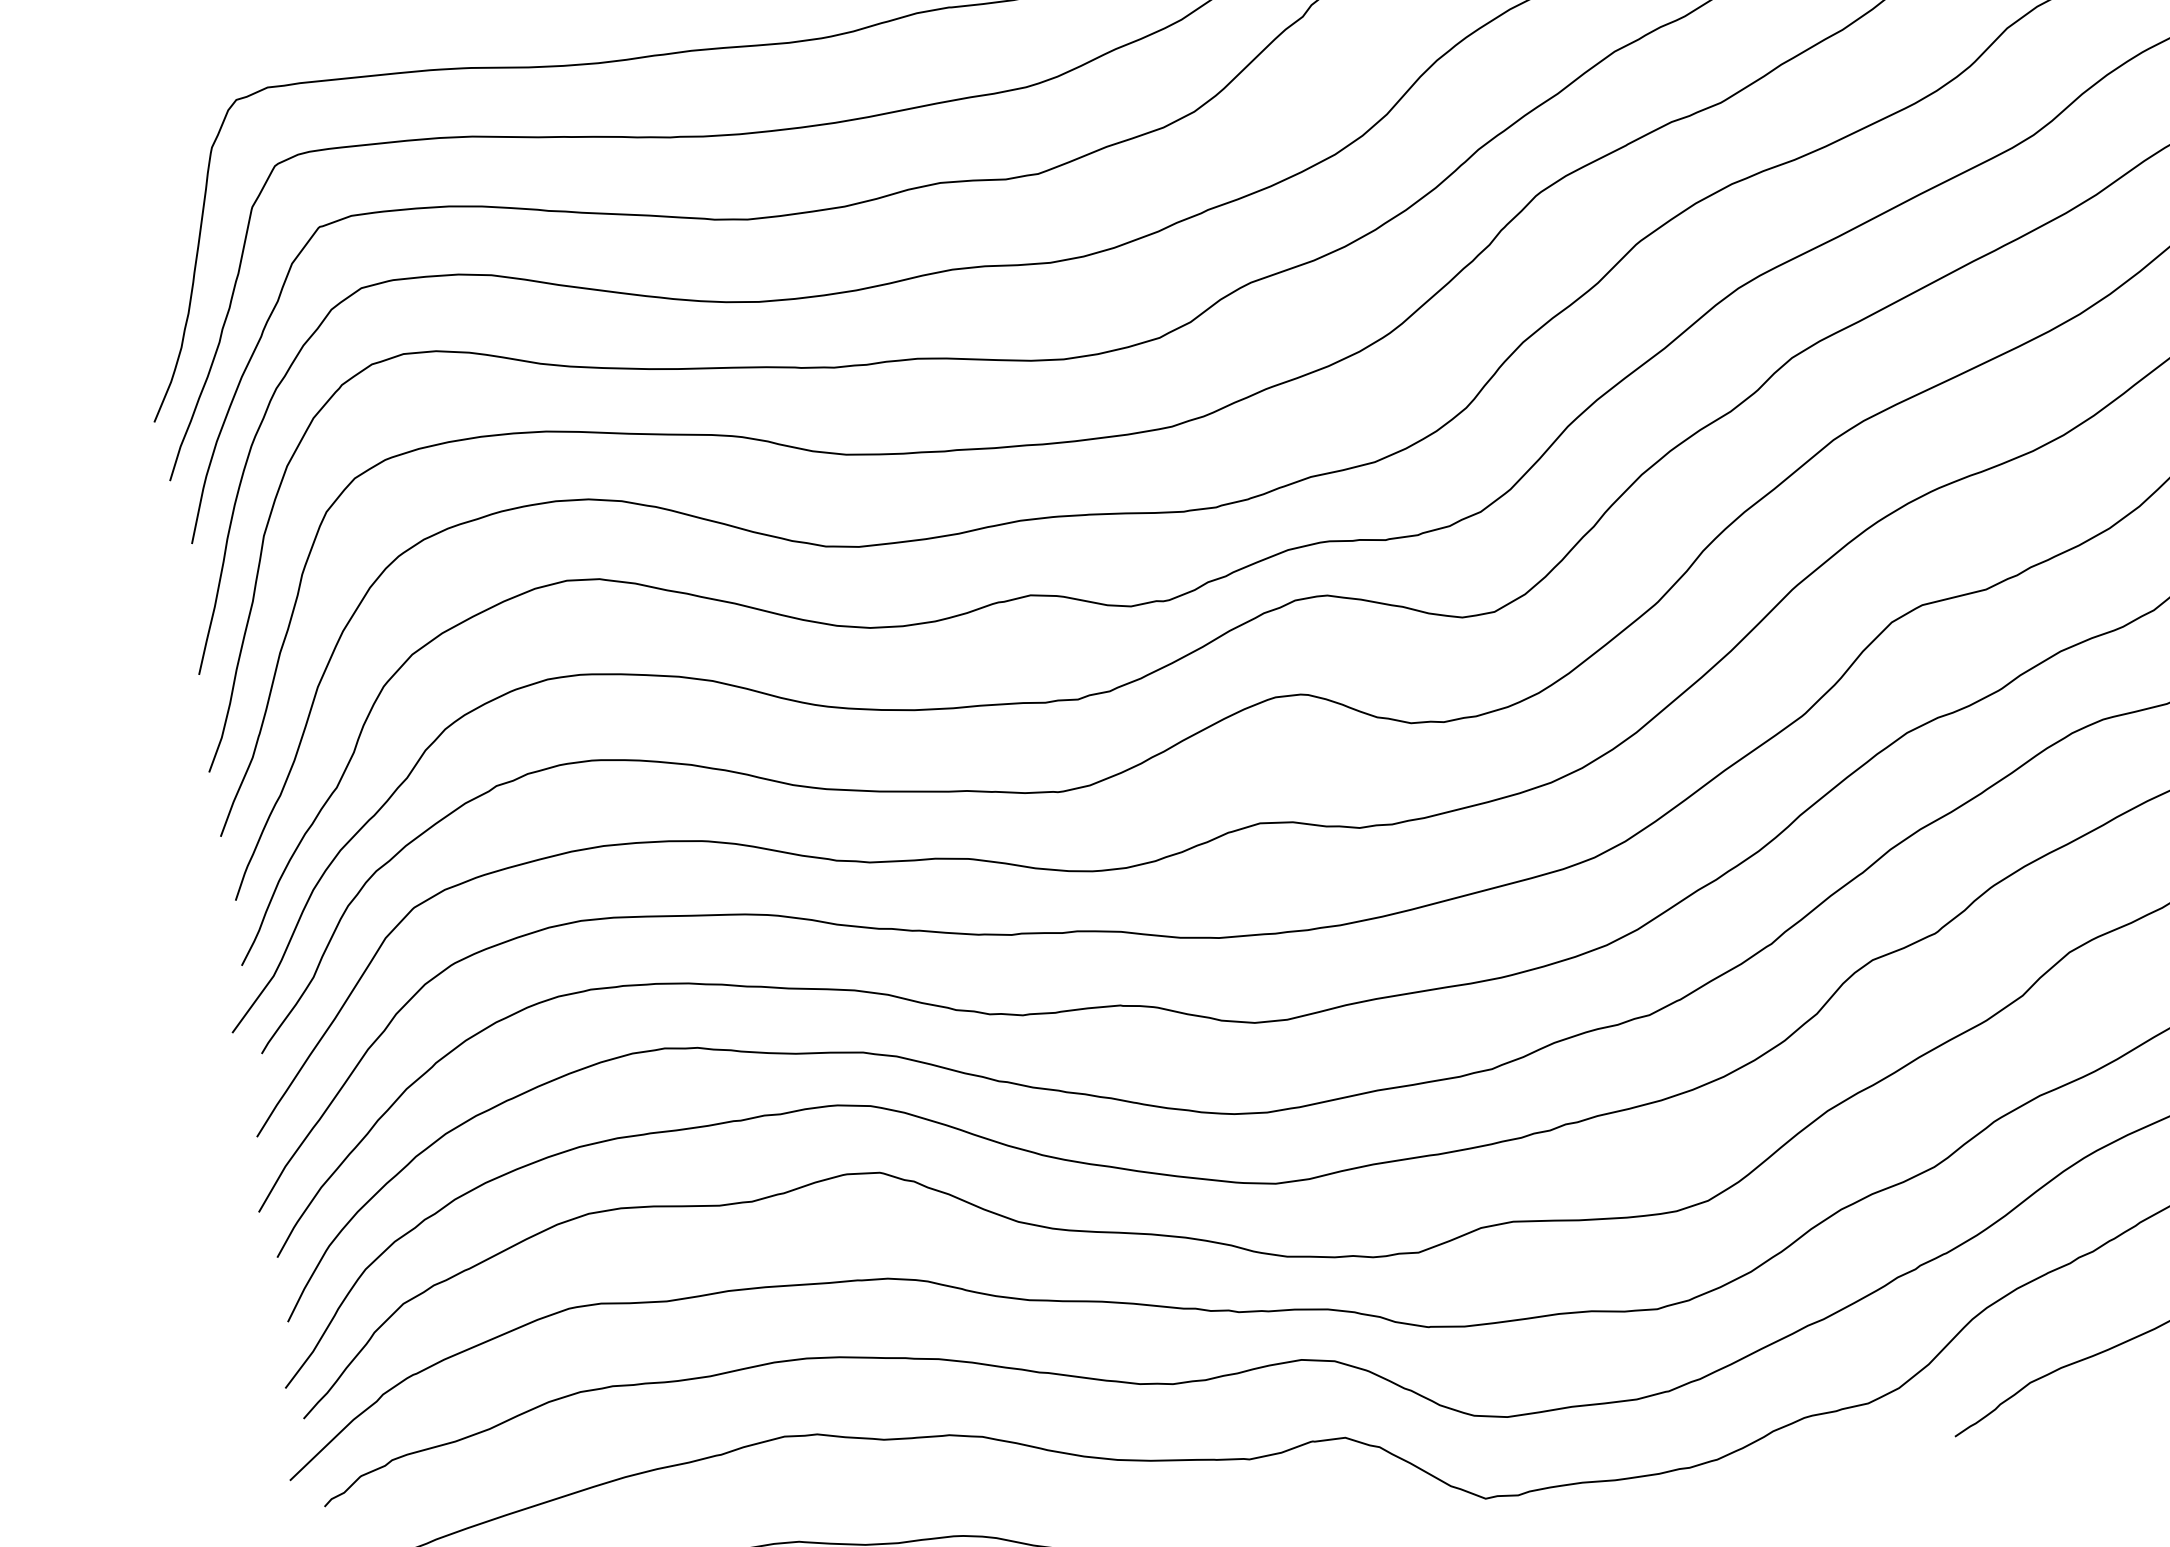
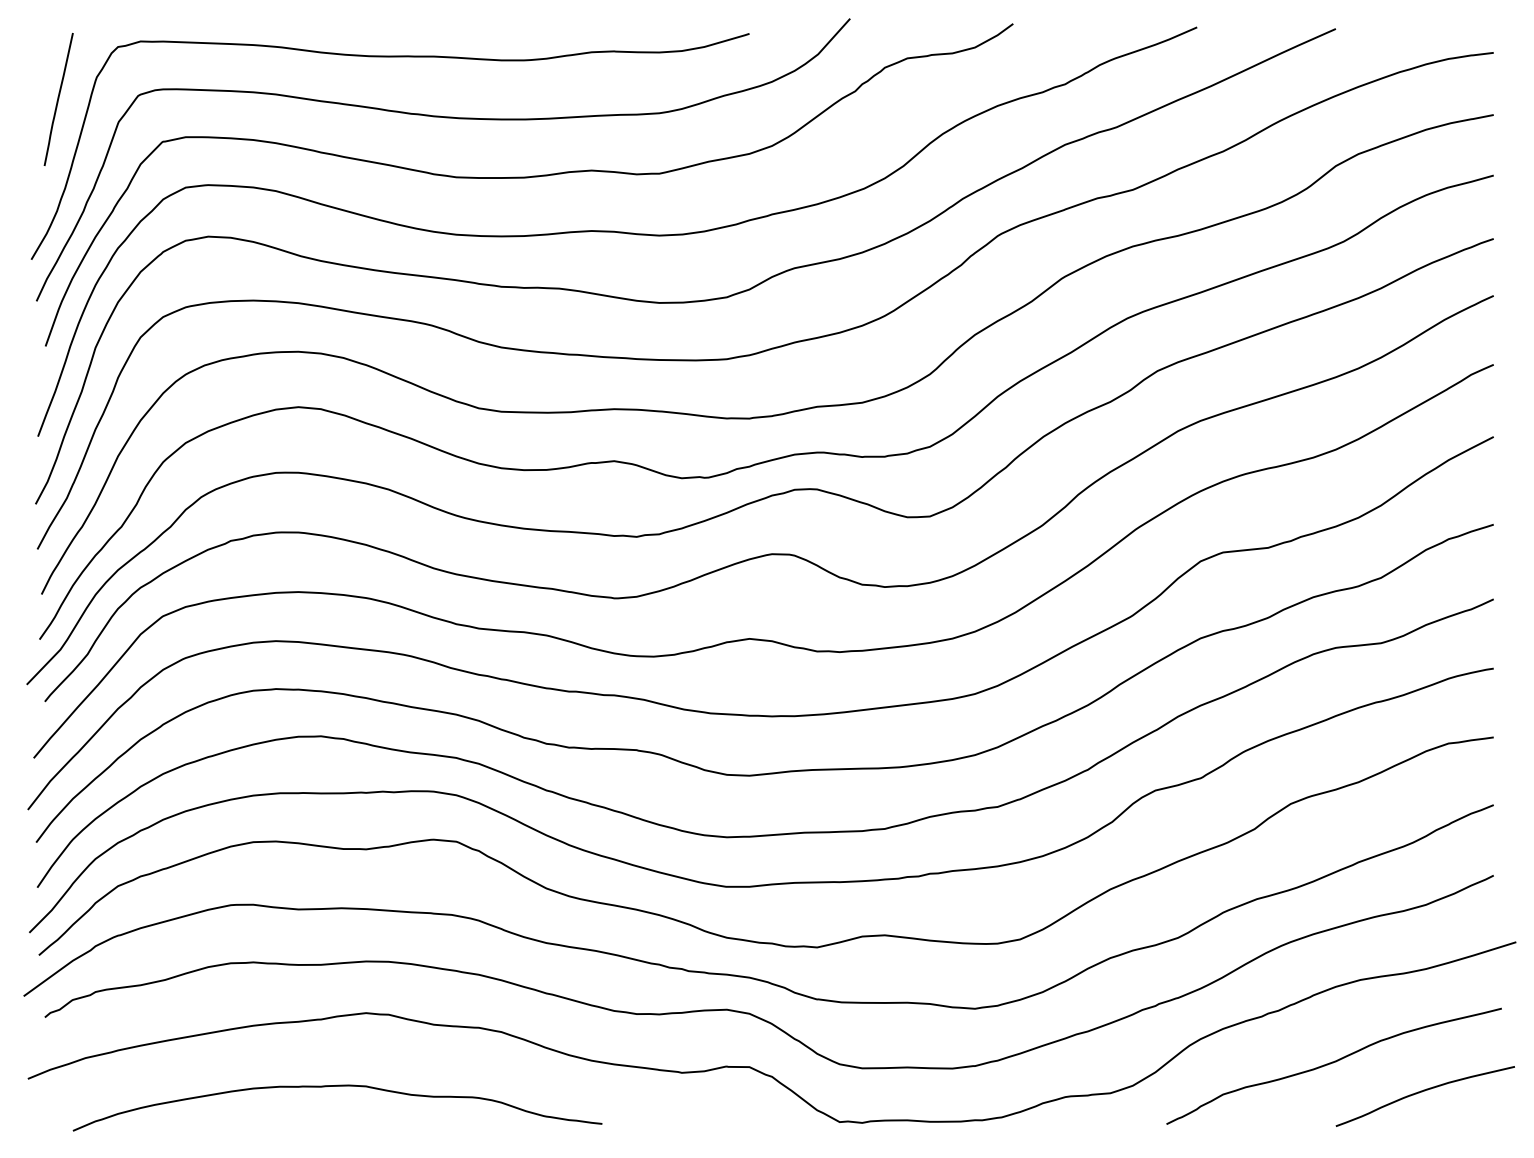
line: (161, 187) -> (58, 99), added

